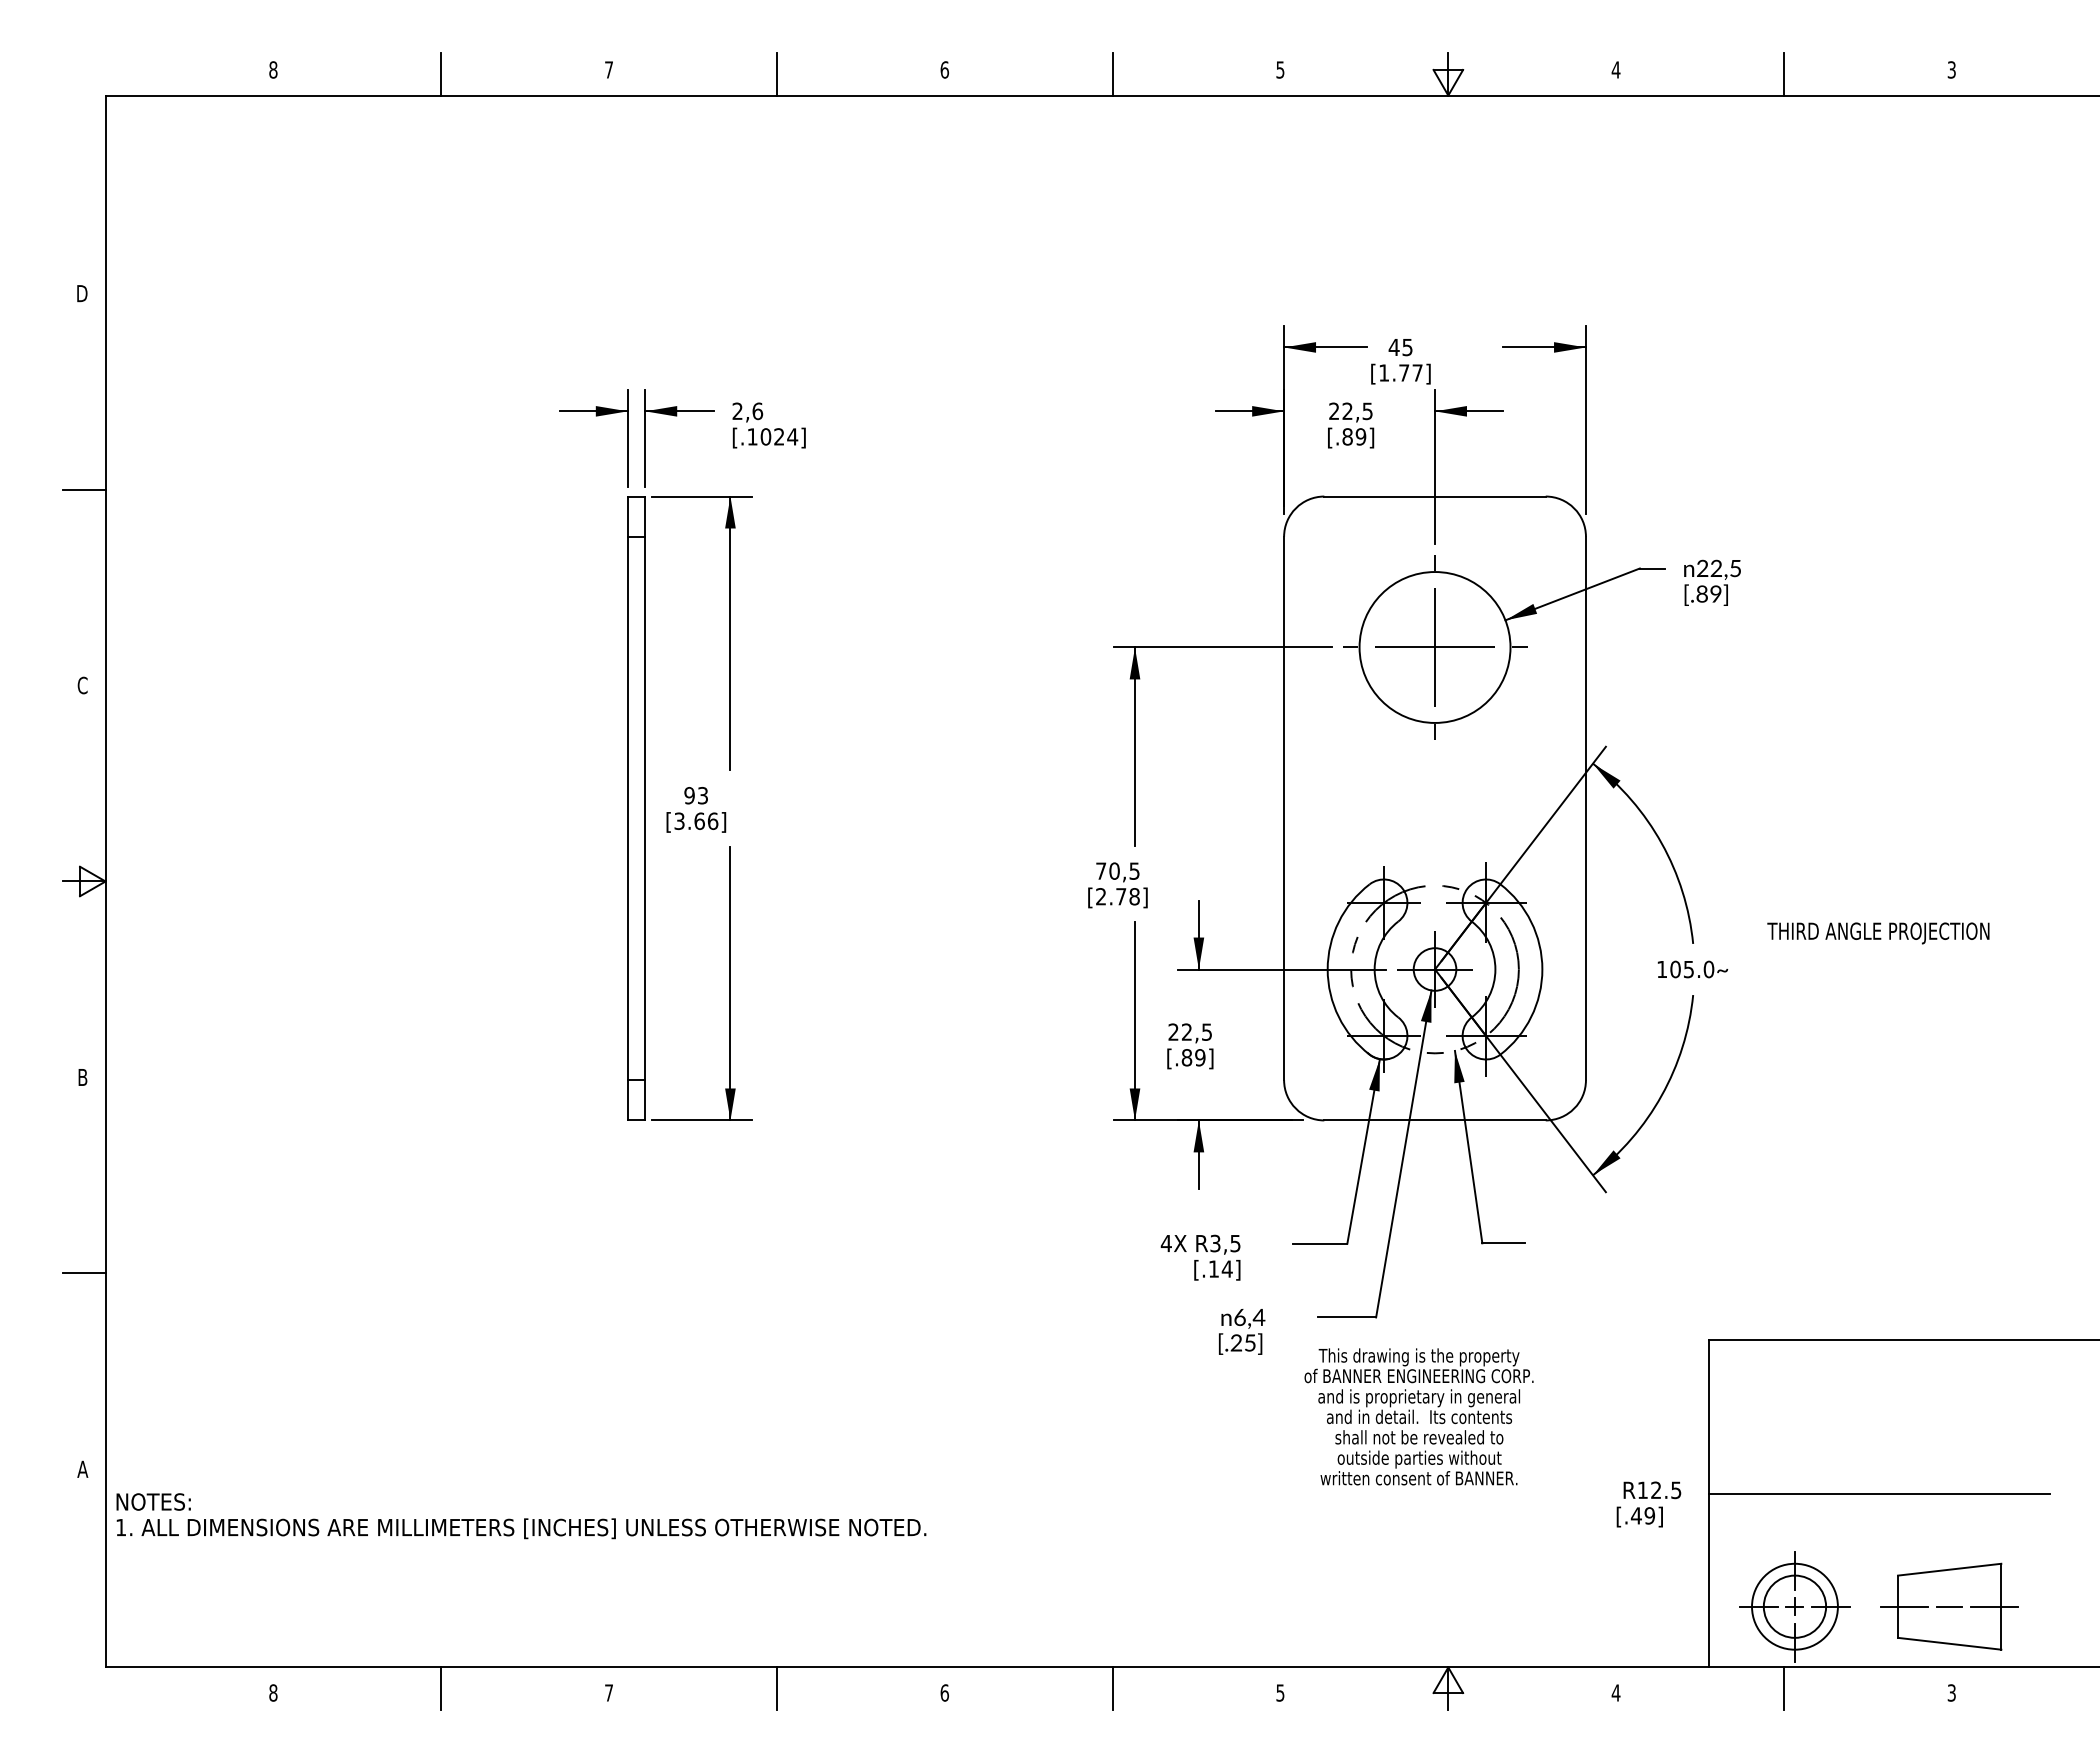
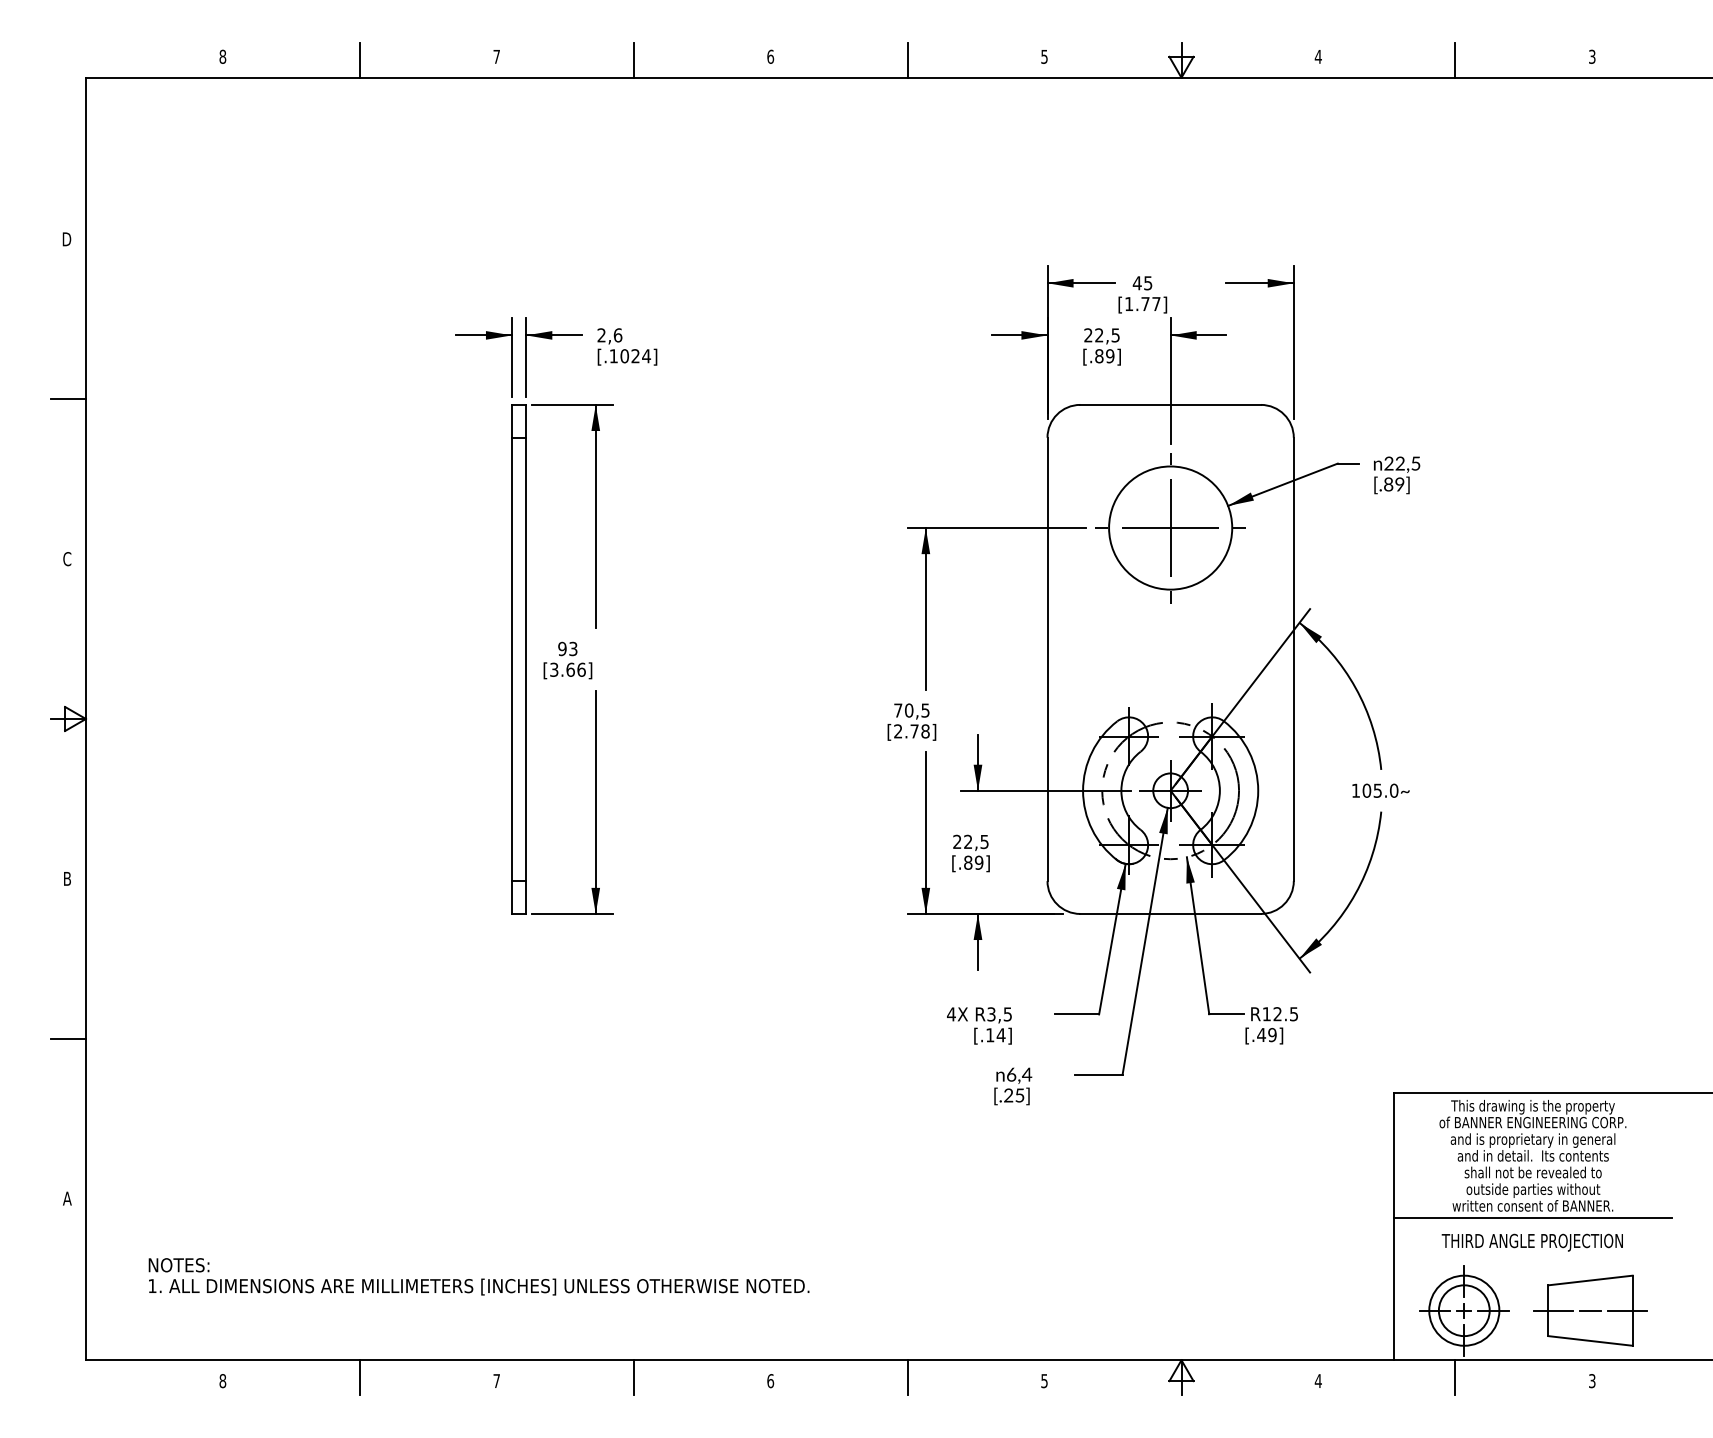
text: (1878, 933) -> (1532, 1242), moved
text: (1418, 1416) -> (1532, 1155), moved
text: (1648, 1504) -> (1271, 1025), moved
text: (521, 1516) -> (479, 1277), moved

